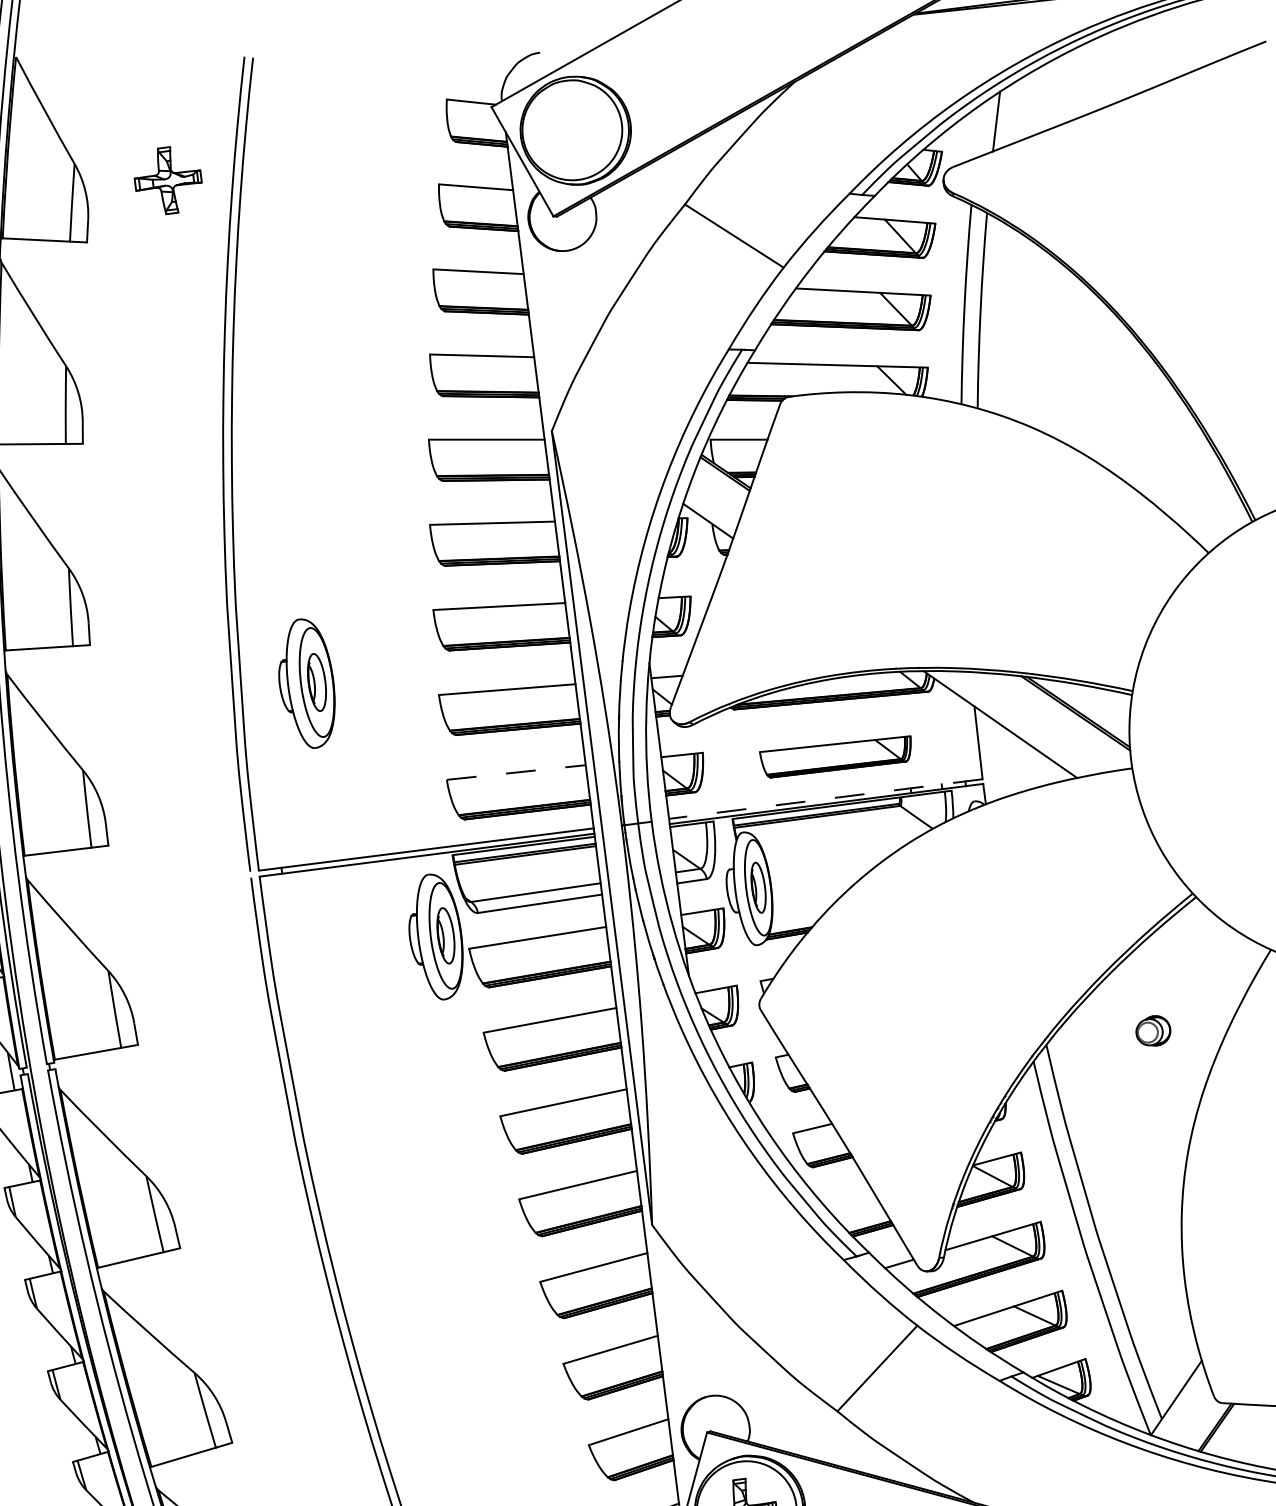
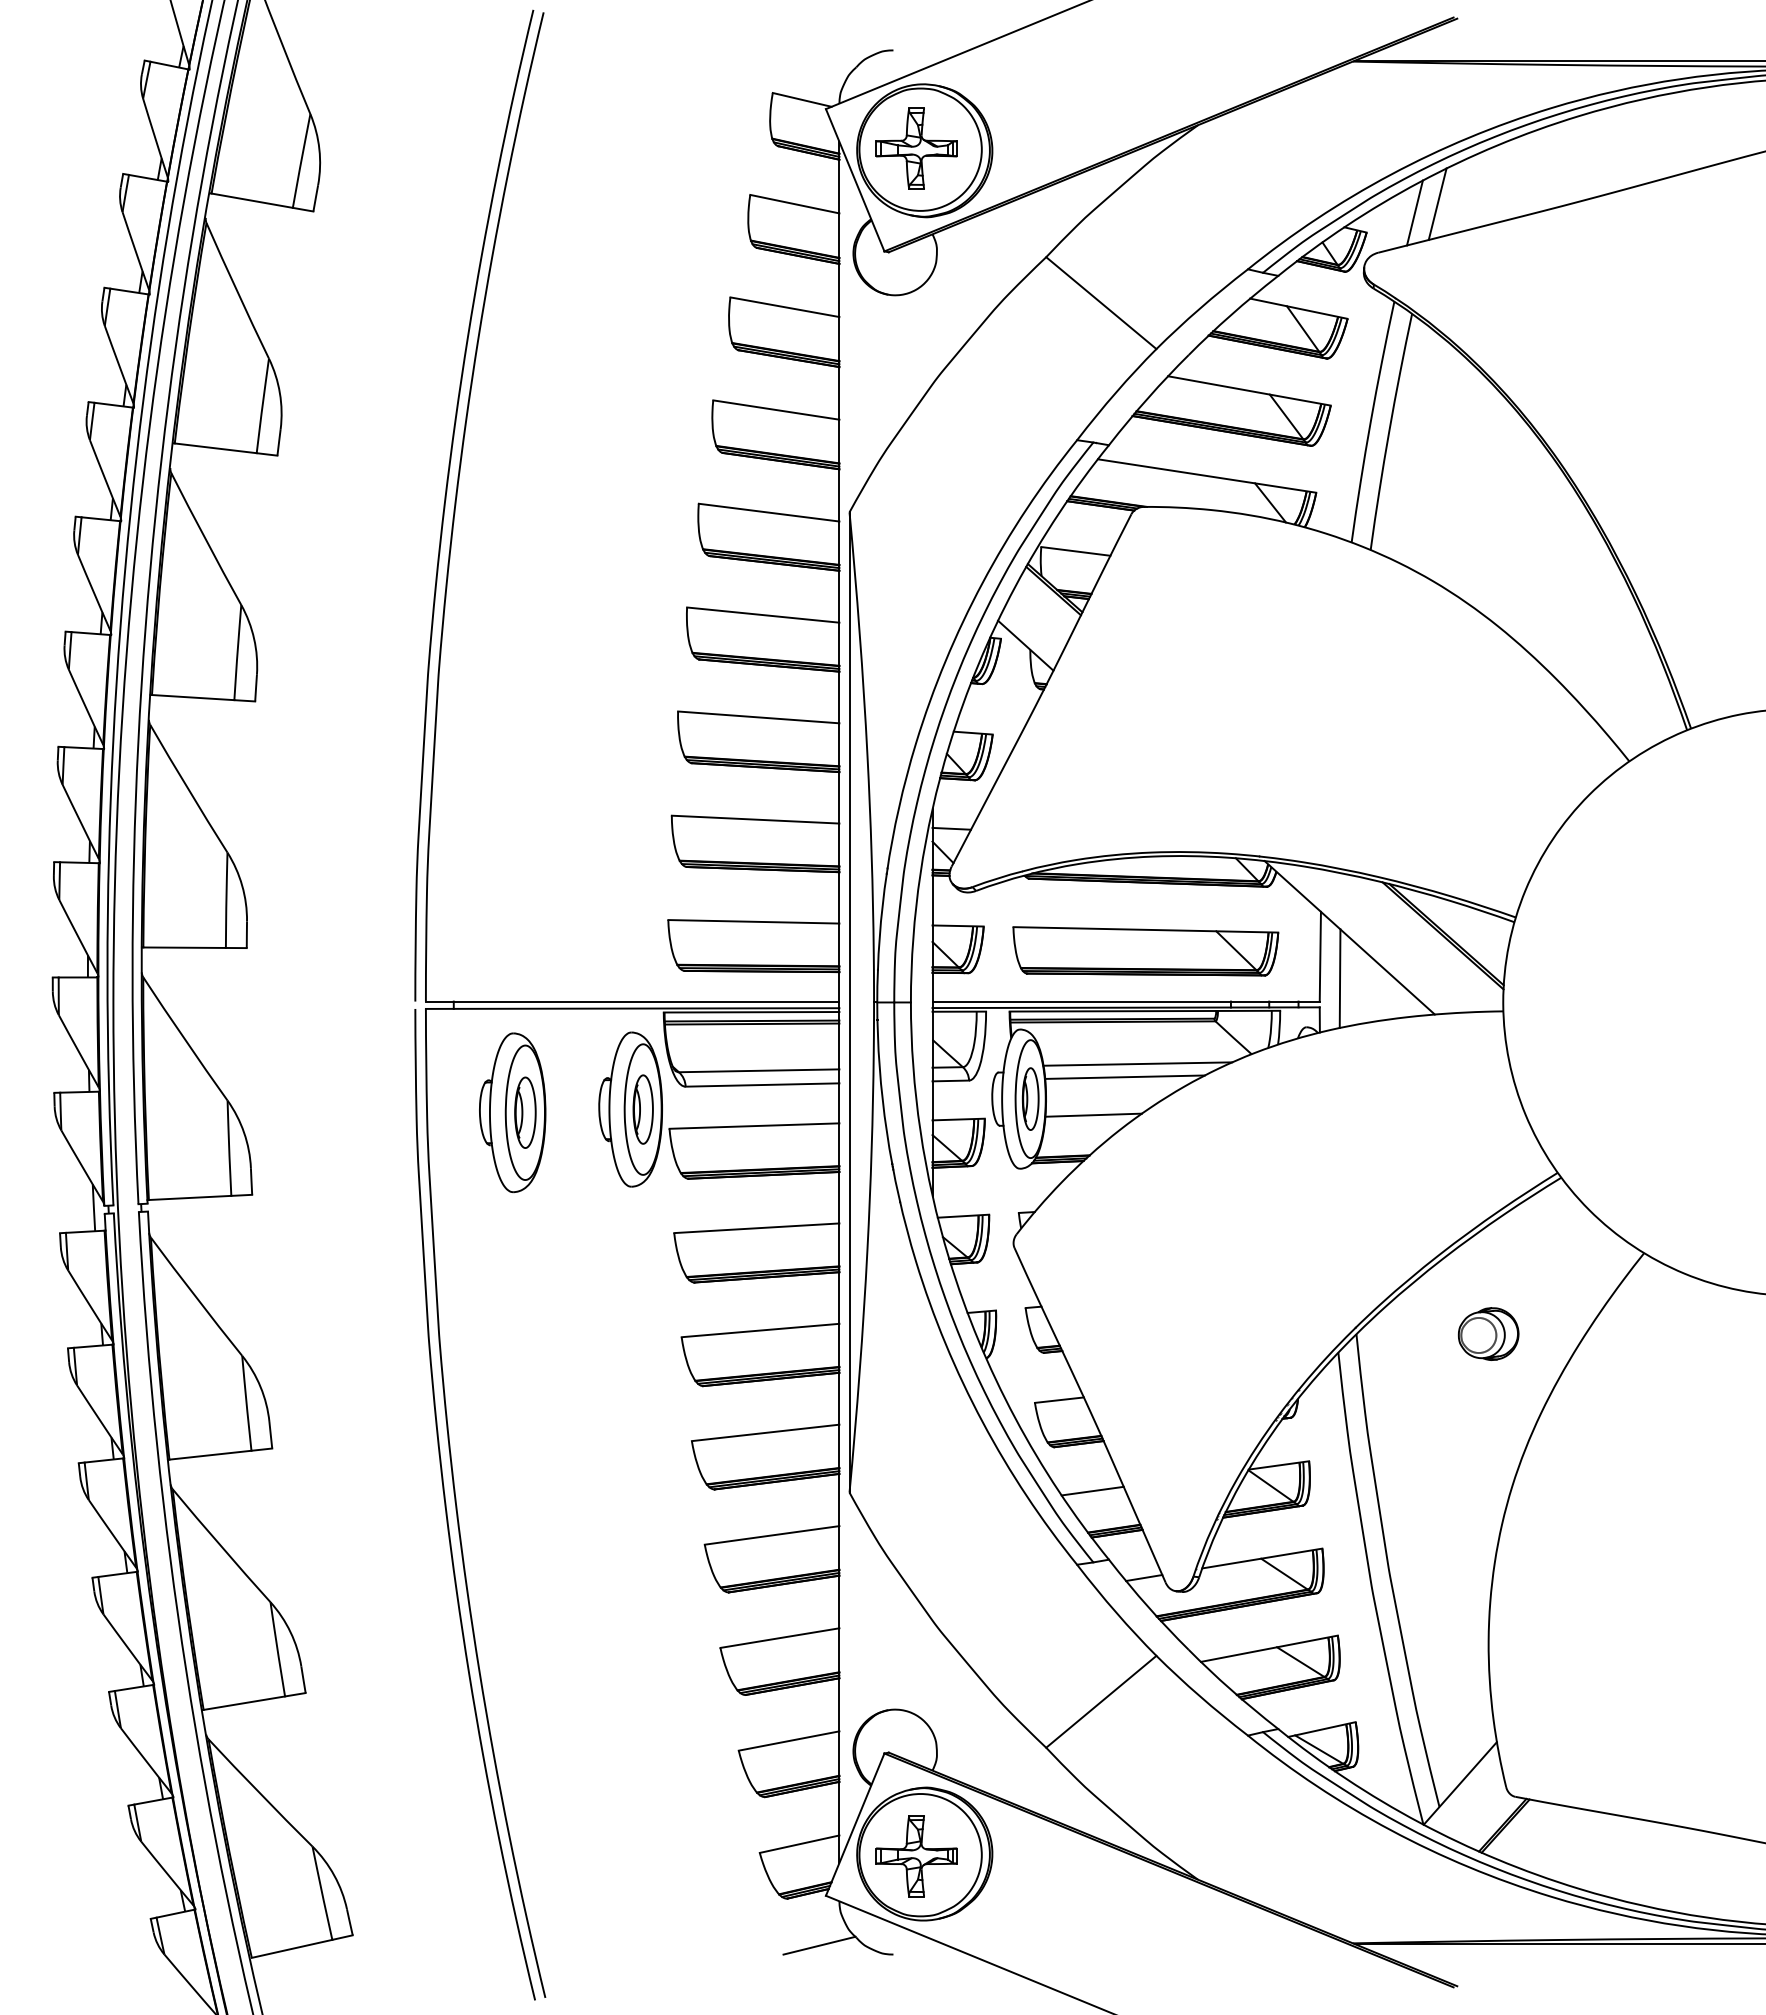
line: (978, 130) -> (1414, 212), added
part: (168, 180) -> (916, 148), moved
part: (306, 683) -> (512, 1112), moved
part: (836, 756) -> (1145, 951), size x1.43
line: (996, 758) -> (1339, 978), added
line: (515, 772) -> (753, 921), dashed -> solid
line: (826, 798) -> (1126, 1001), dashed -> solid
line: (841, 848) -> (1137, 1063), added
line: (832, 859) -> (1124, 1076), added
line: (810, 893) -> (1093, 1114), added
part: (1153, 1030) -> (1488, 1333), size x1.43
line: (848, 1198) -> (1092, 1490), added

